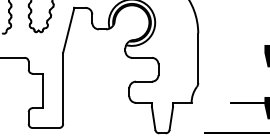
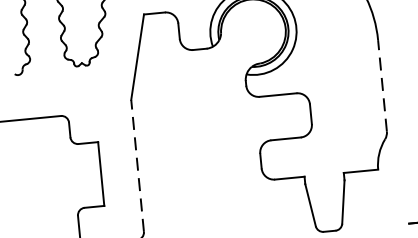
line: (198, 58) -> (382, 86), solid -> dashed
line: (63, 88) -> (138, 165), solid -> dashed

